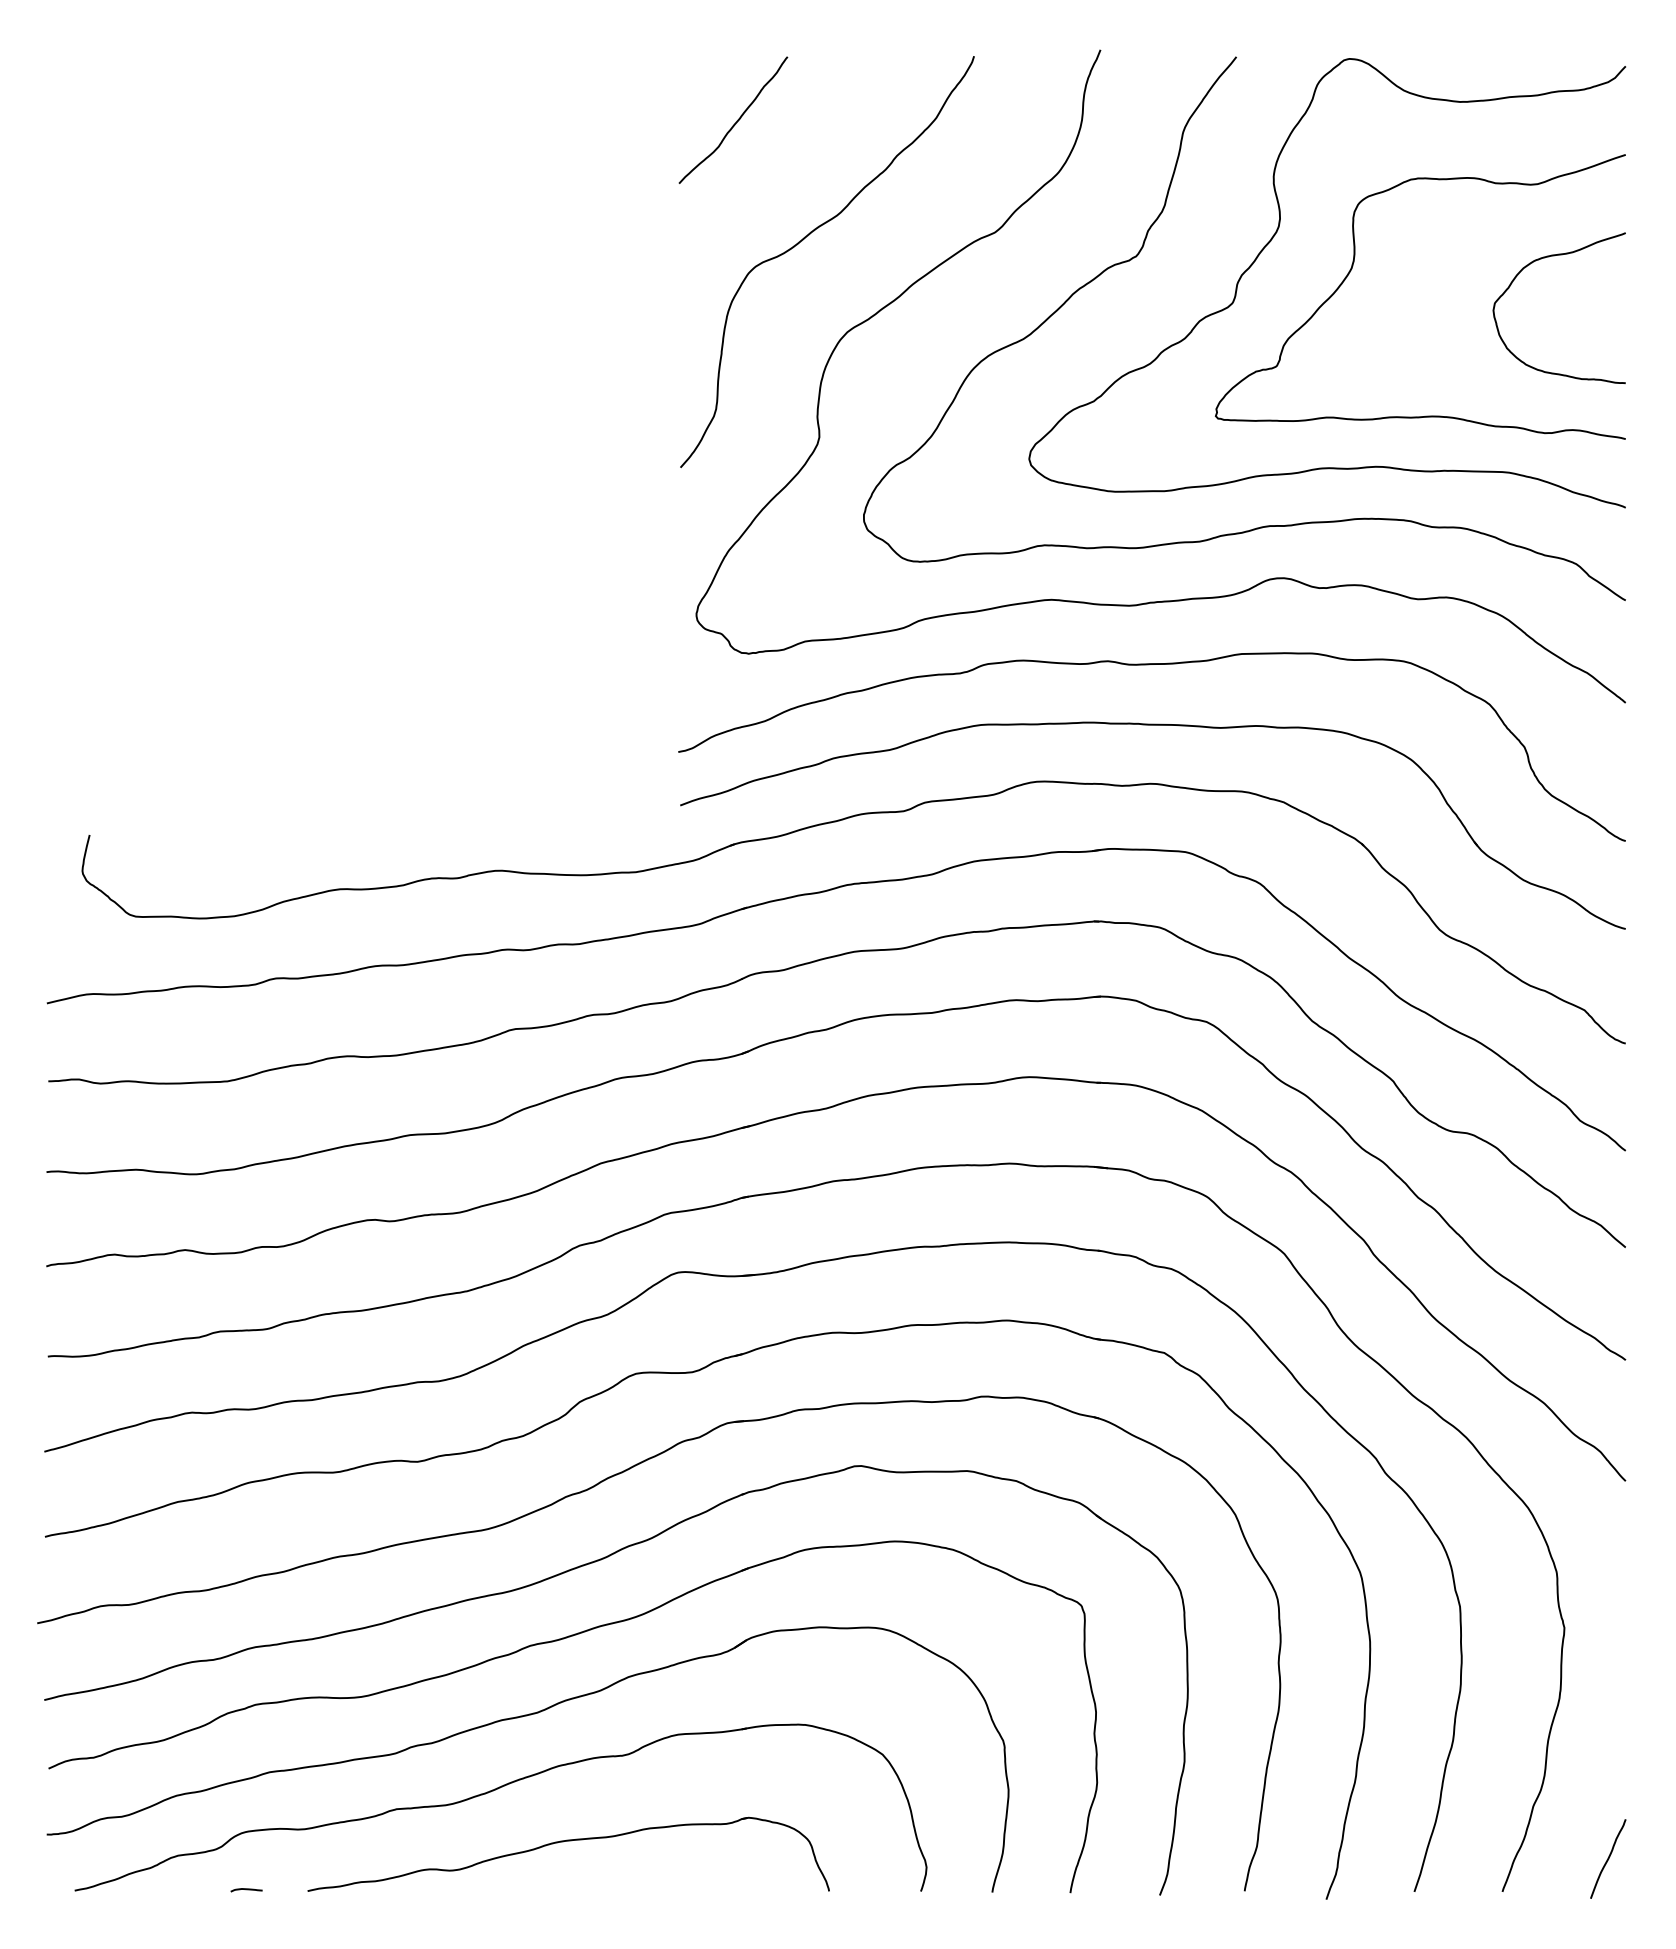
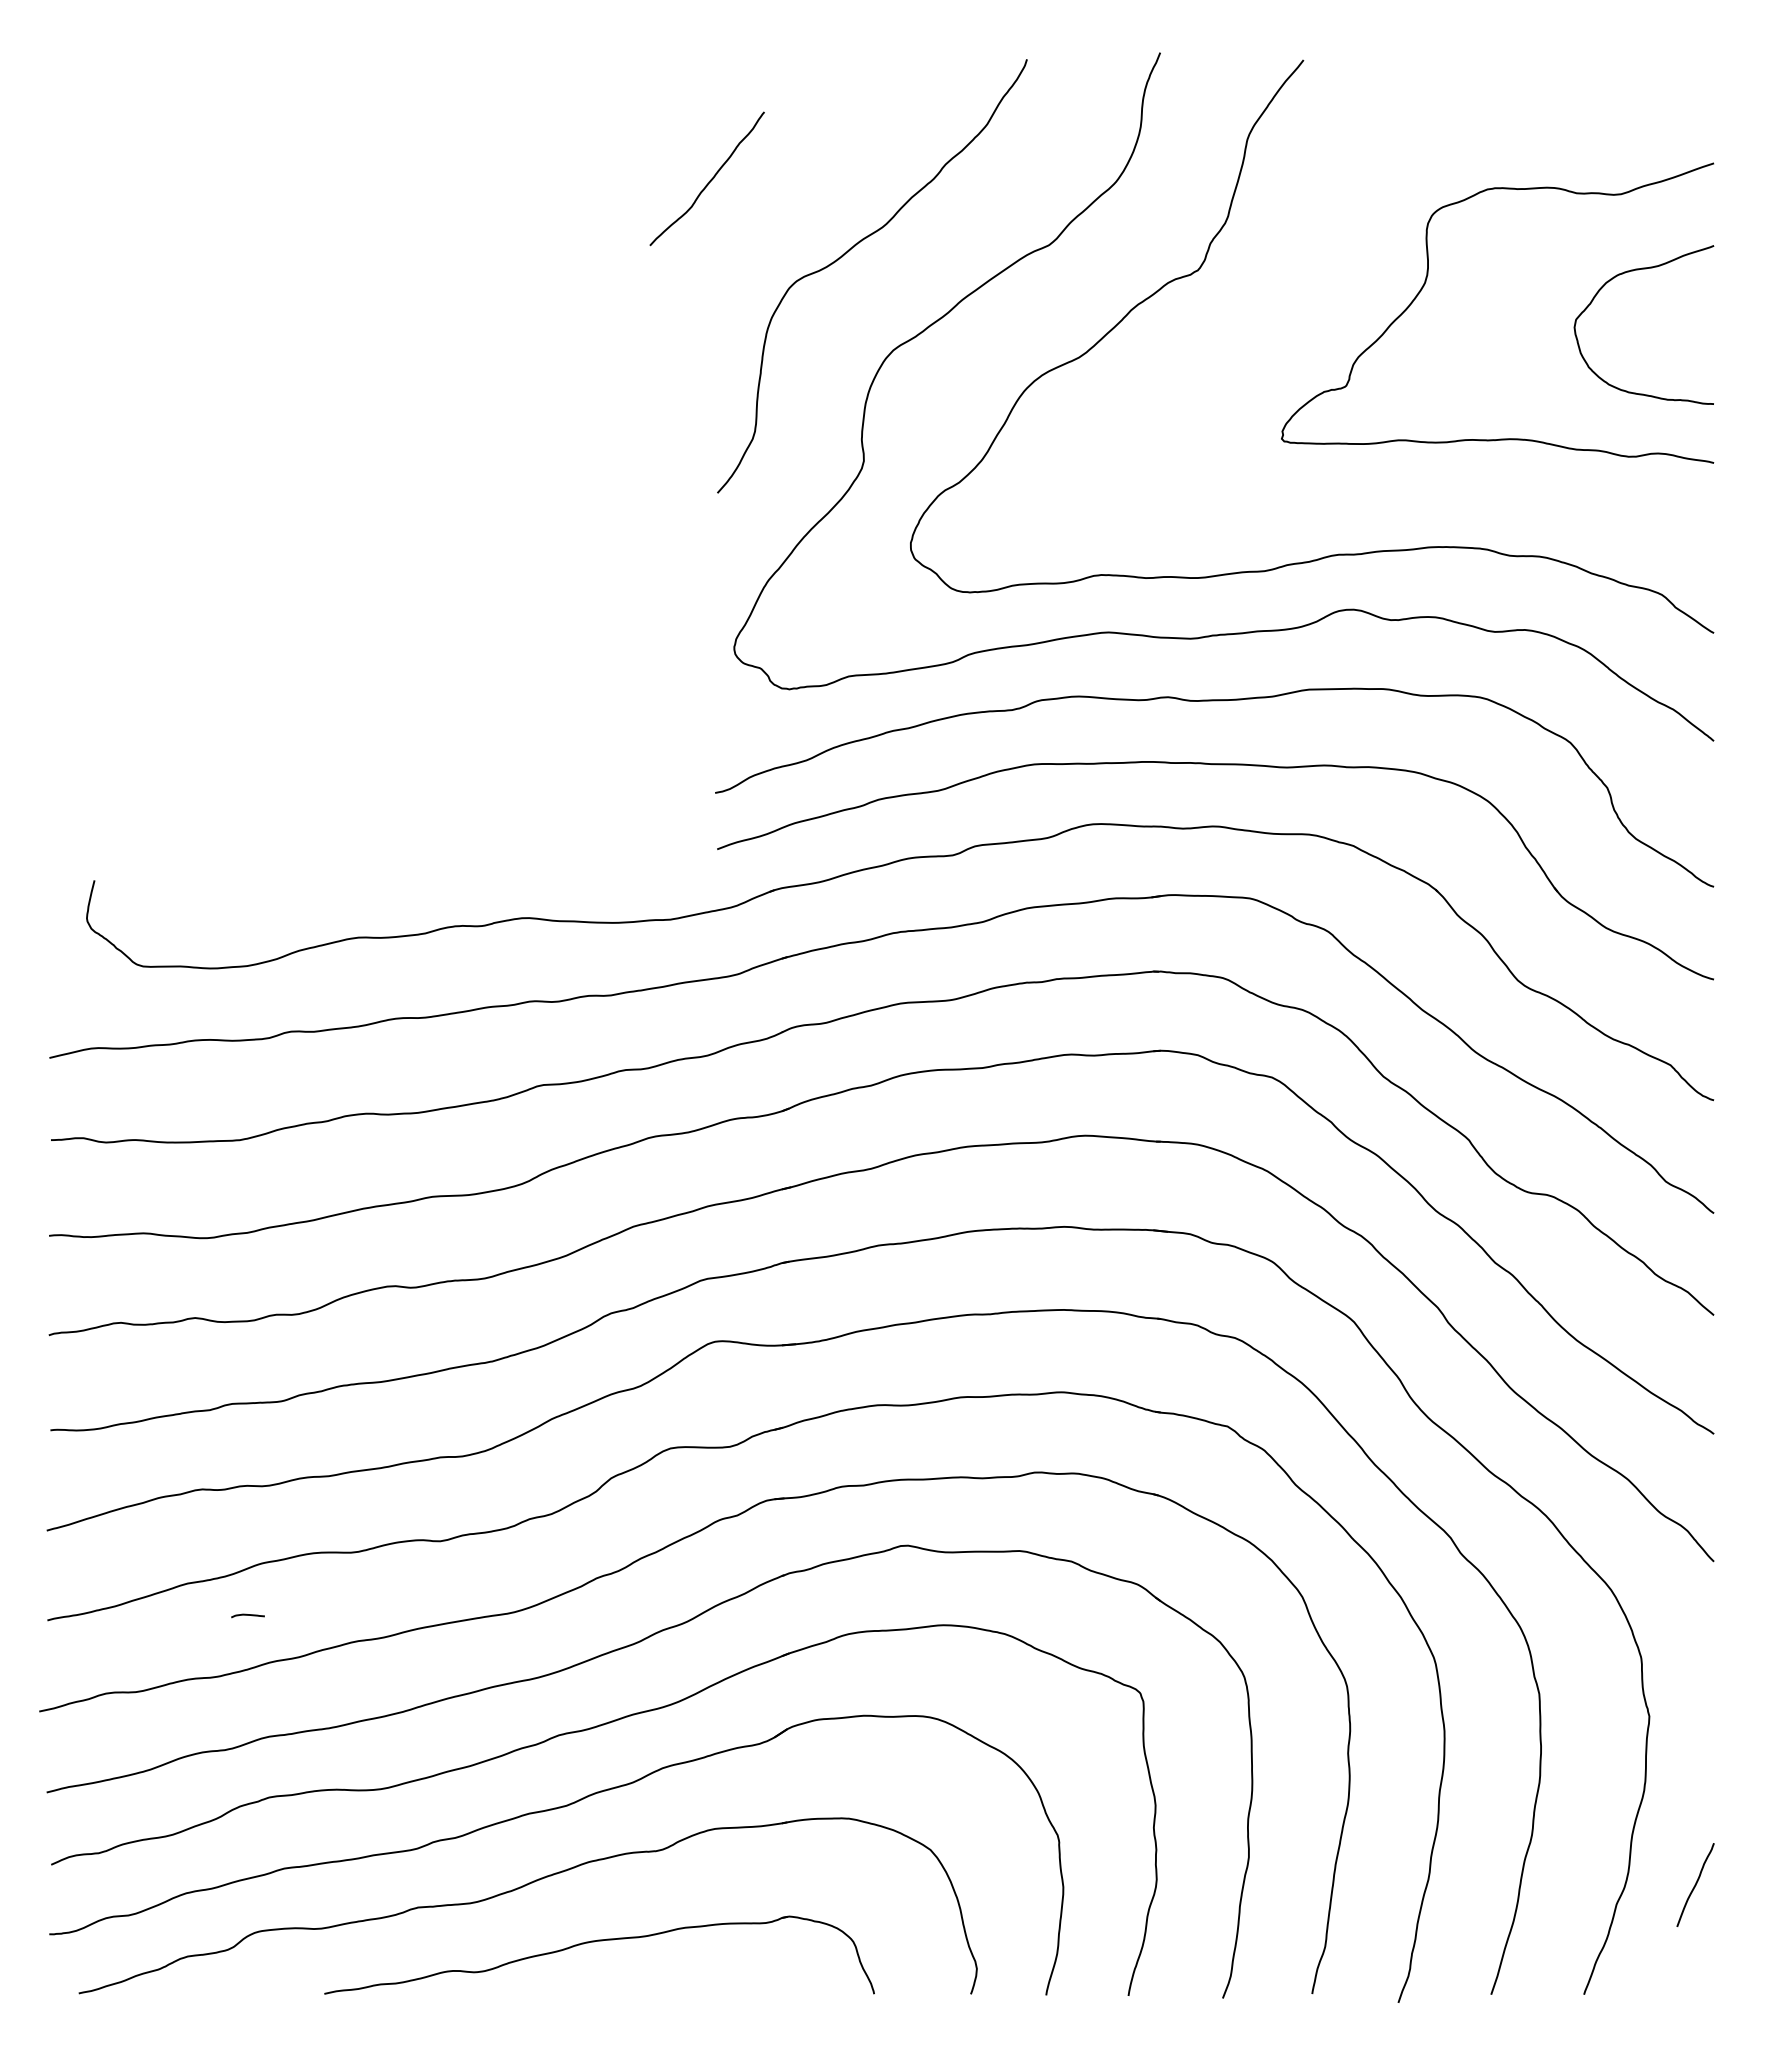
curve: (735, 121) -> (709, 180), moved
curve: (1271, 241) -> (1340, 254), removed
curve: (1608, 1858) -> (1695, 1884), moved
curve: (246, 1889) -> (247, 1615), moved

